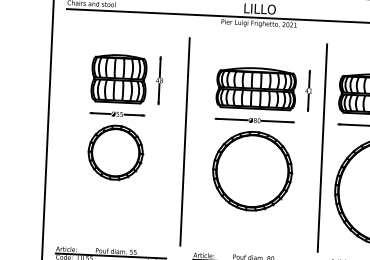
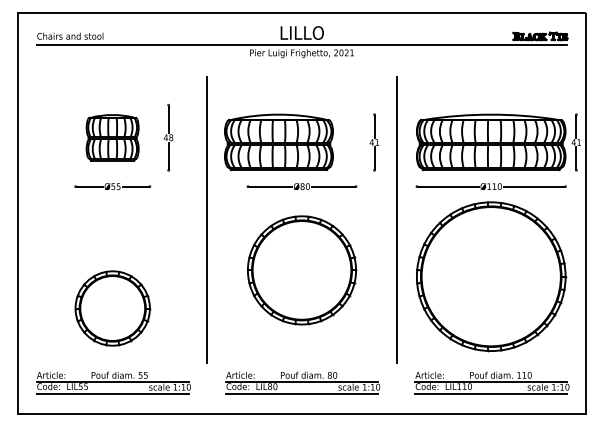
part: (118, 78) -> (112, 137), size x0.7
part: (255, 88) -> (278, 142), moved
part: (115, 152) -> (112, 308), moved
part: (252, 171) -> (302, 270), moved

